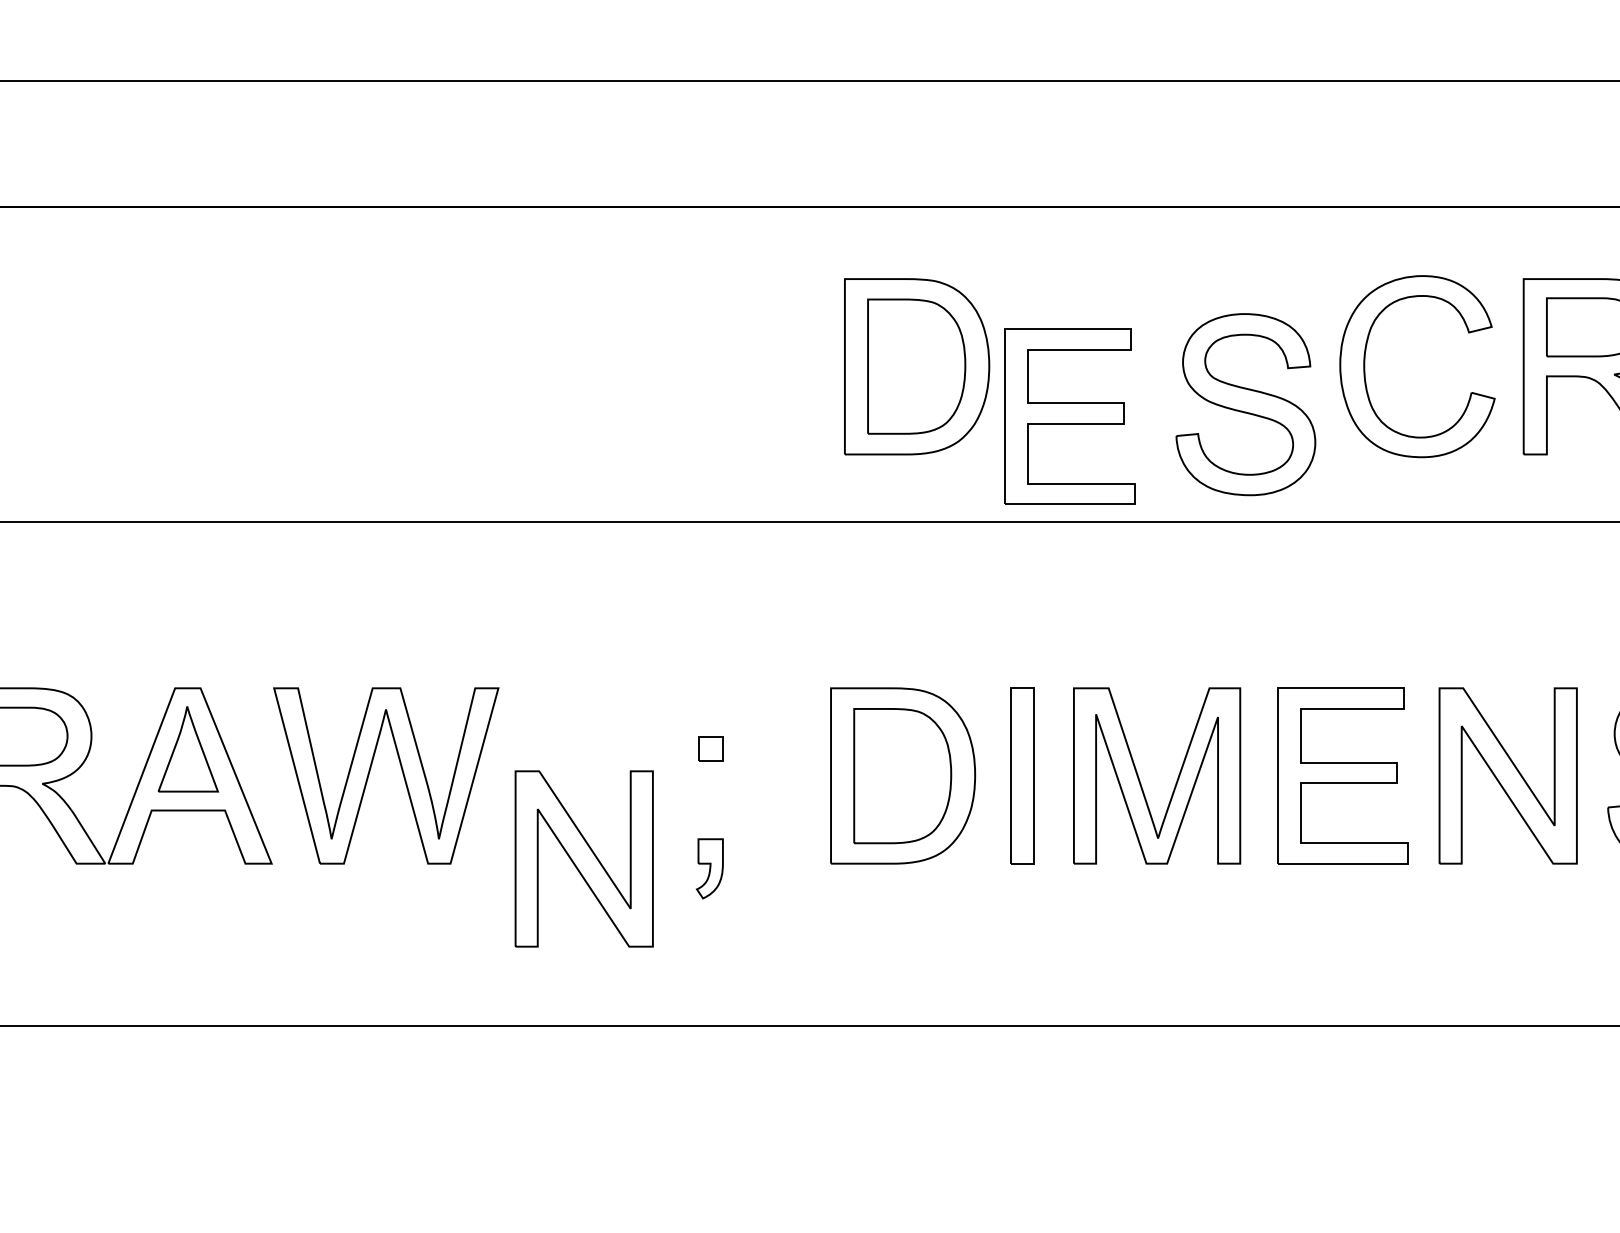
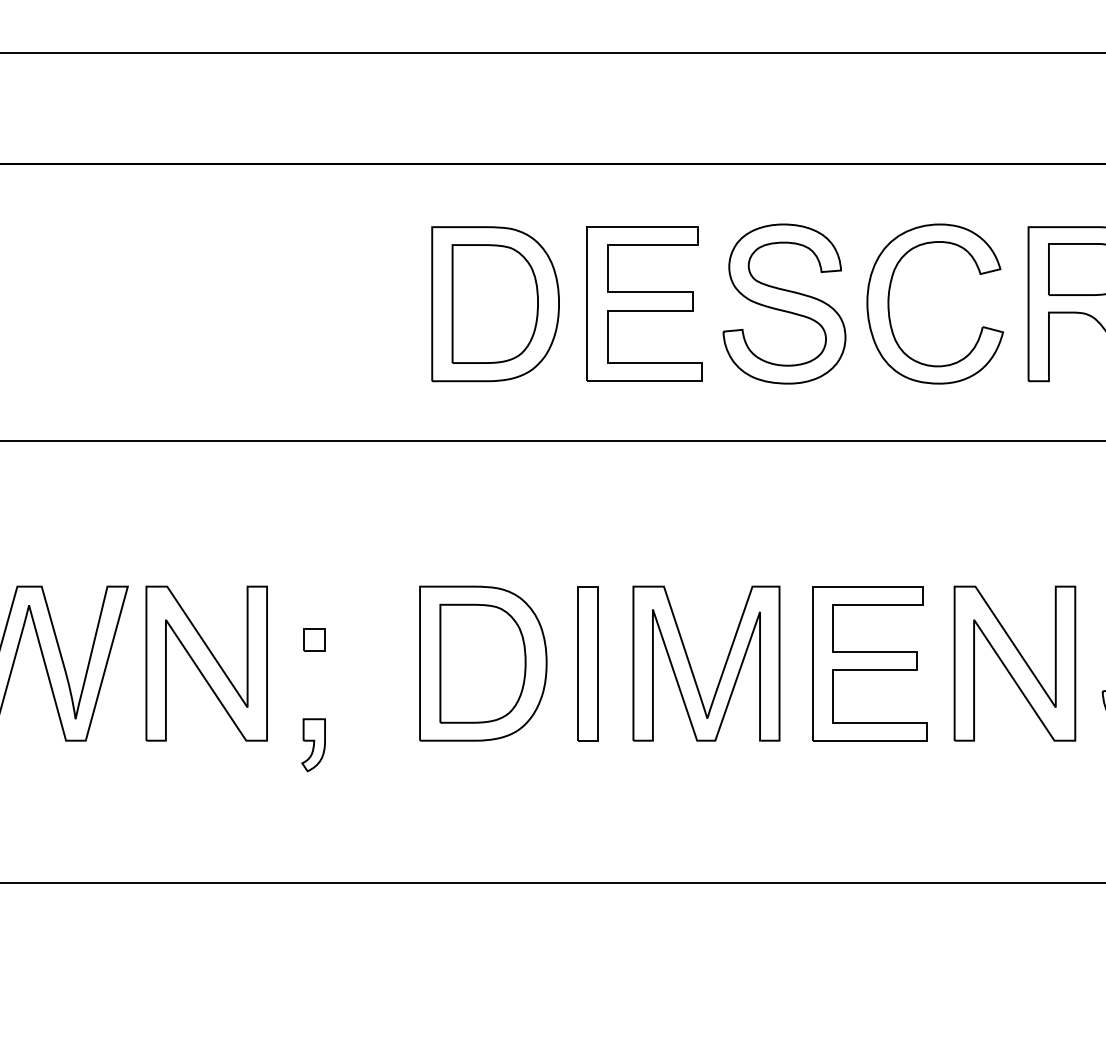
part: (1245, 404) -> (784, 303), moved
part: (1069, 416) -> (644, 303), moved
part: (583, 858) -> (206, 663), moved

